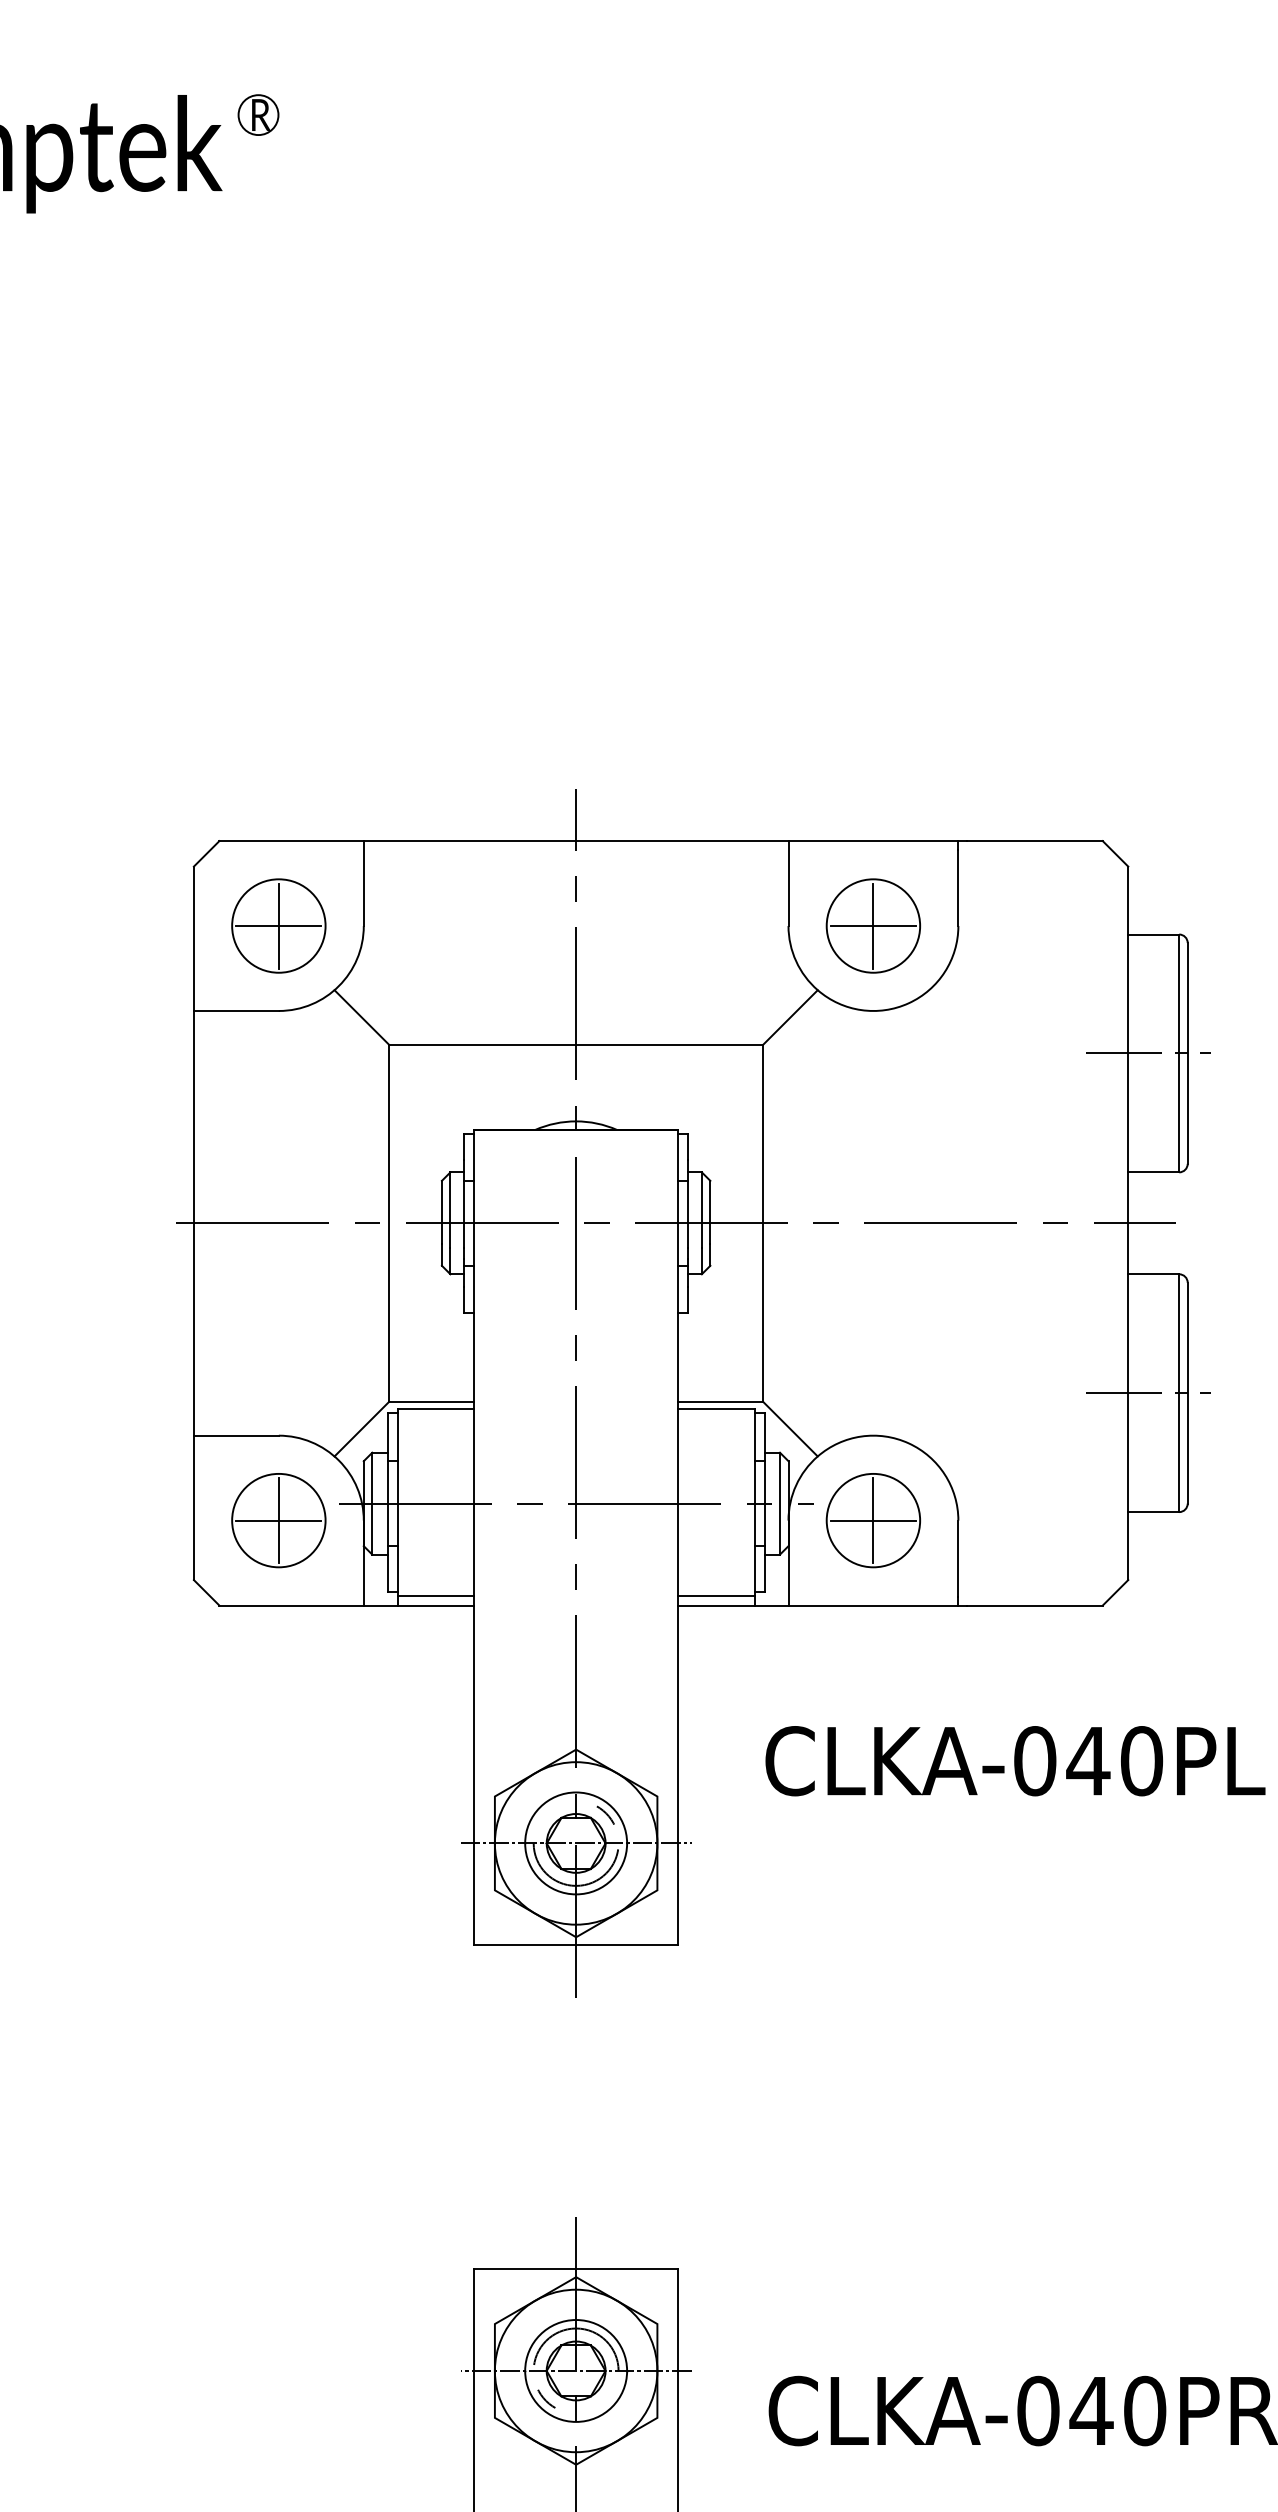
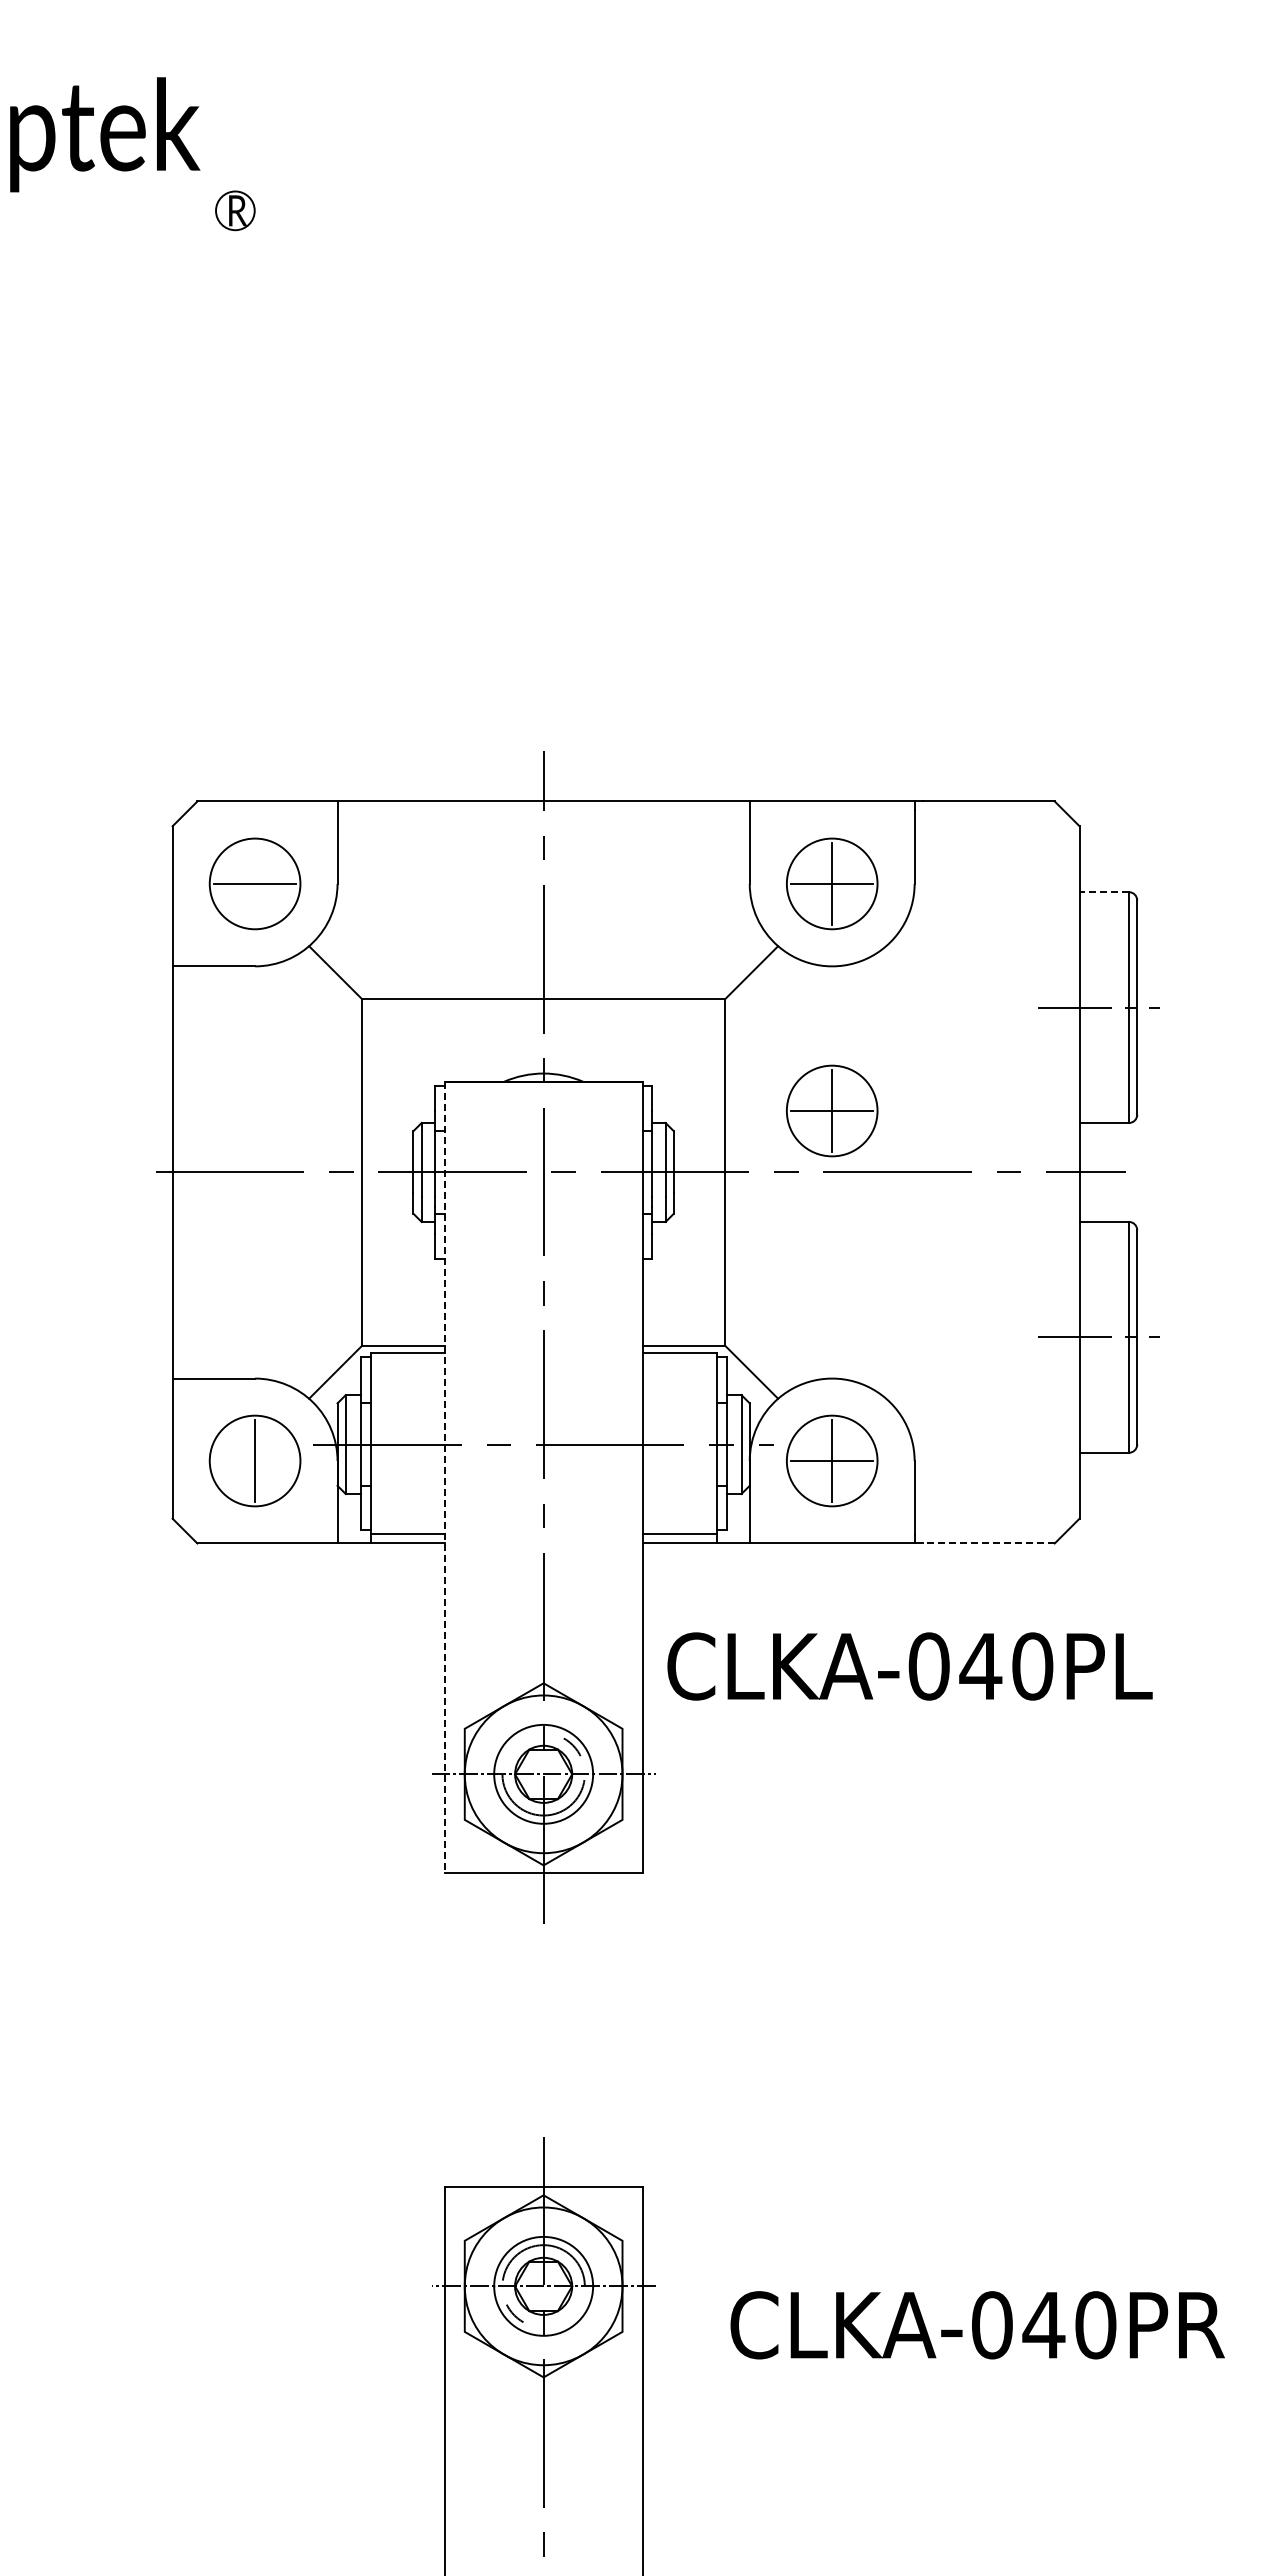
part: (258, 114) -> (235, 210), moved
line: (279, 925) -> (255, 883), removed
line: (1153, 934) -> (1104, 892), solid -> dashed
part: (873, 1159) -> (832, 1110), added
line: (278, 1521) -> (254, 1461), removed
line: (473, 1537) -> (444, 1477), solid -> dashed
line: (1034, 1605) -> (988, 1543), solid -> dashed
text: (1014, 1761) -> (909, 1666), moved

